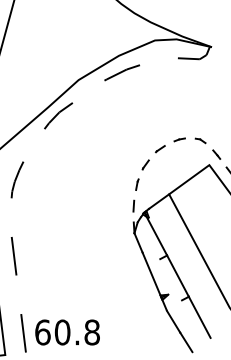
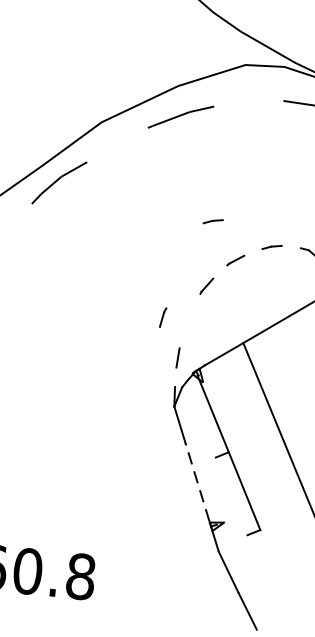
part: (145, 128) -> (212, 220), added
part: (137, 184) -> (163, 317), moved
line: (151, 273) -> (197, 481), solid -> dashed
line: (199, 316) -> (275, 567), removed

